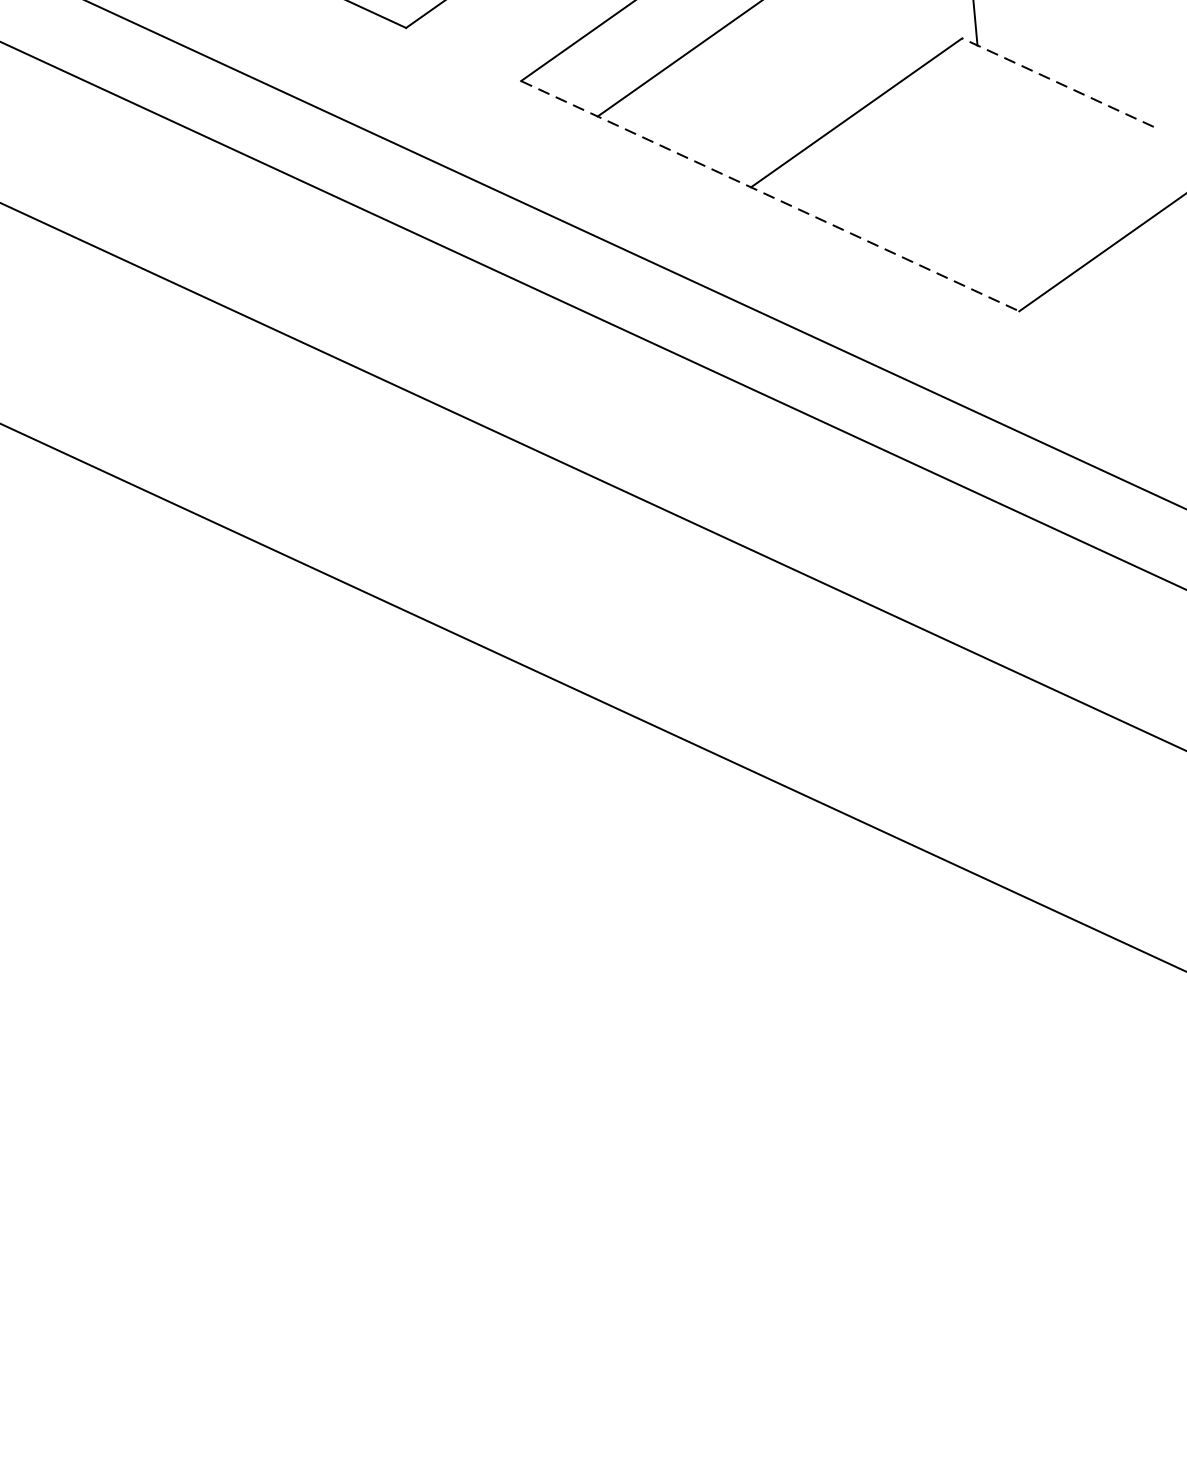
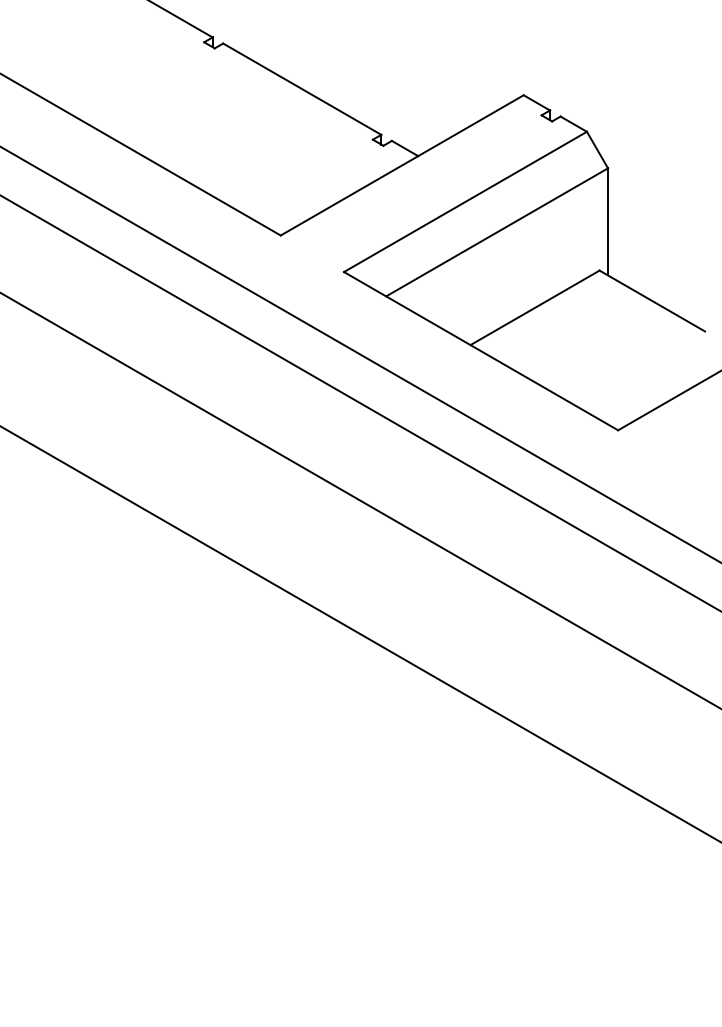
line: (1058, 83) -> (652, 301), dashed -> solid
line: (770, 196) -> (481, 351), dashed -> solid

